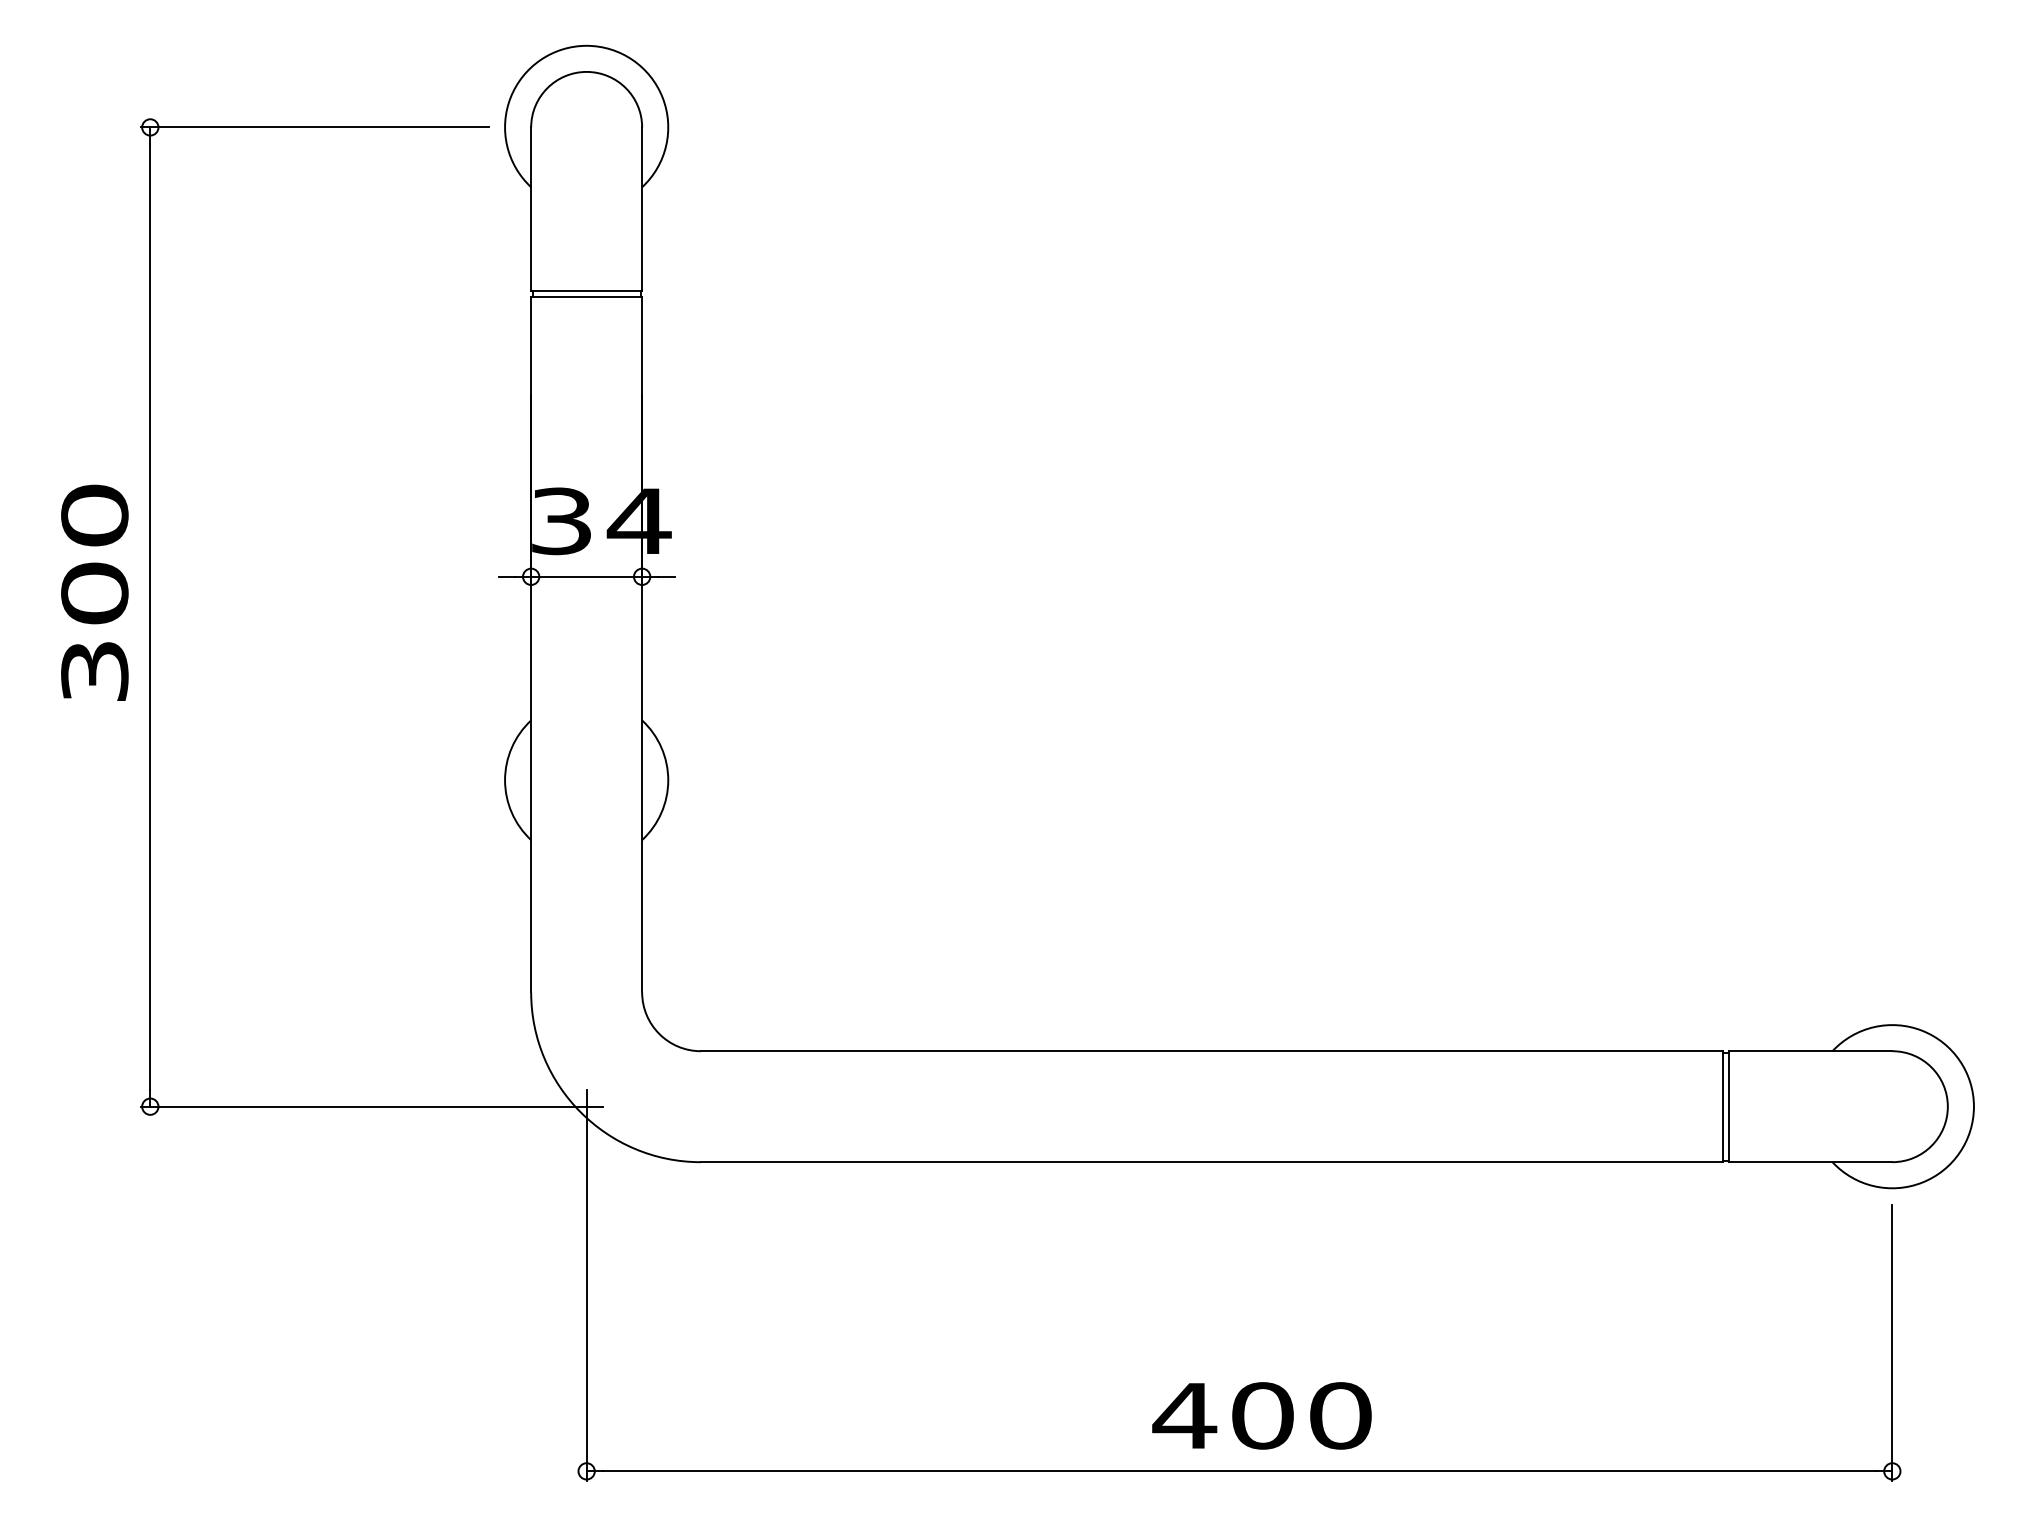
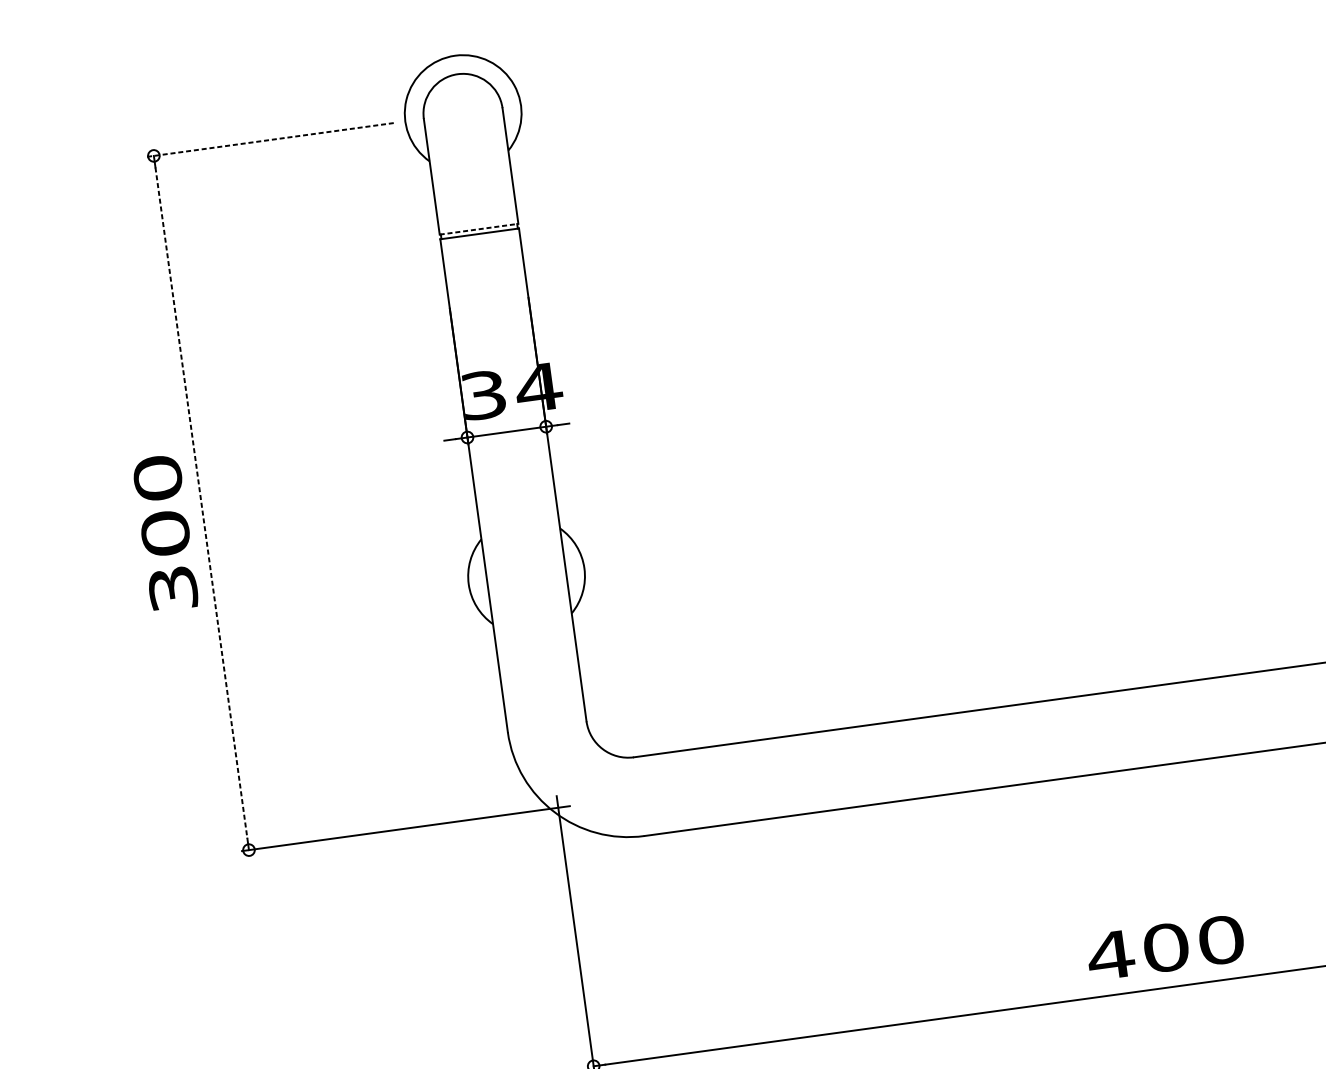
line: (314, 127) -> (270, 140), solid -> dashed
line: (587, 290) -> (479, 229), solid -> dashed
text: (94, 592) -> (165, 532), moved
line: (150, 617) -> (201, 503), solid -> dashed
text: (1261, 1415) -> (1165, 947), moved

